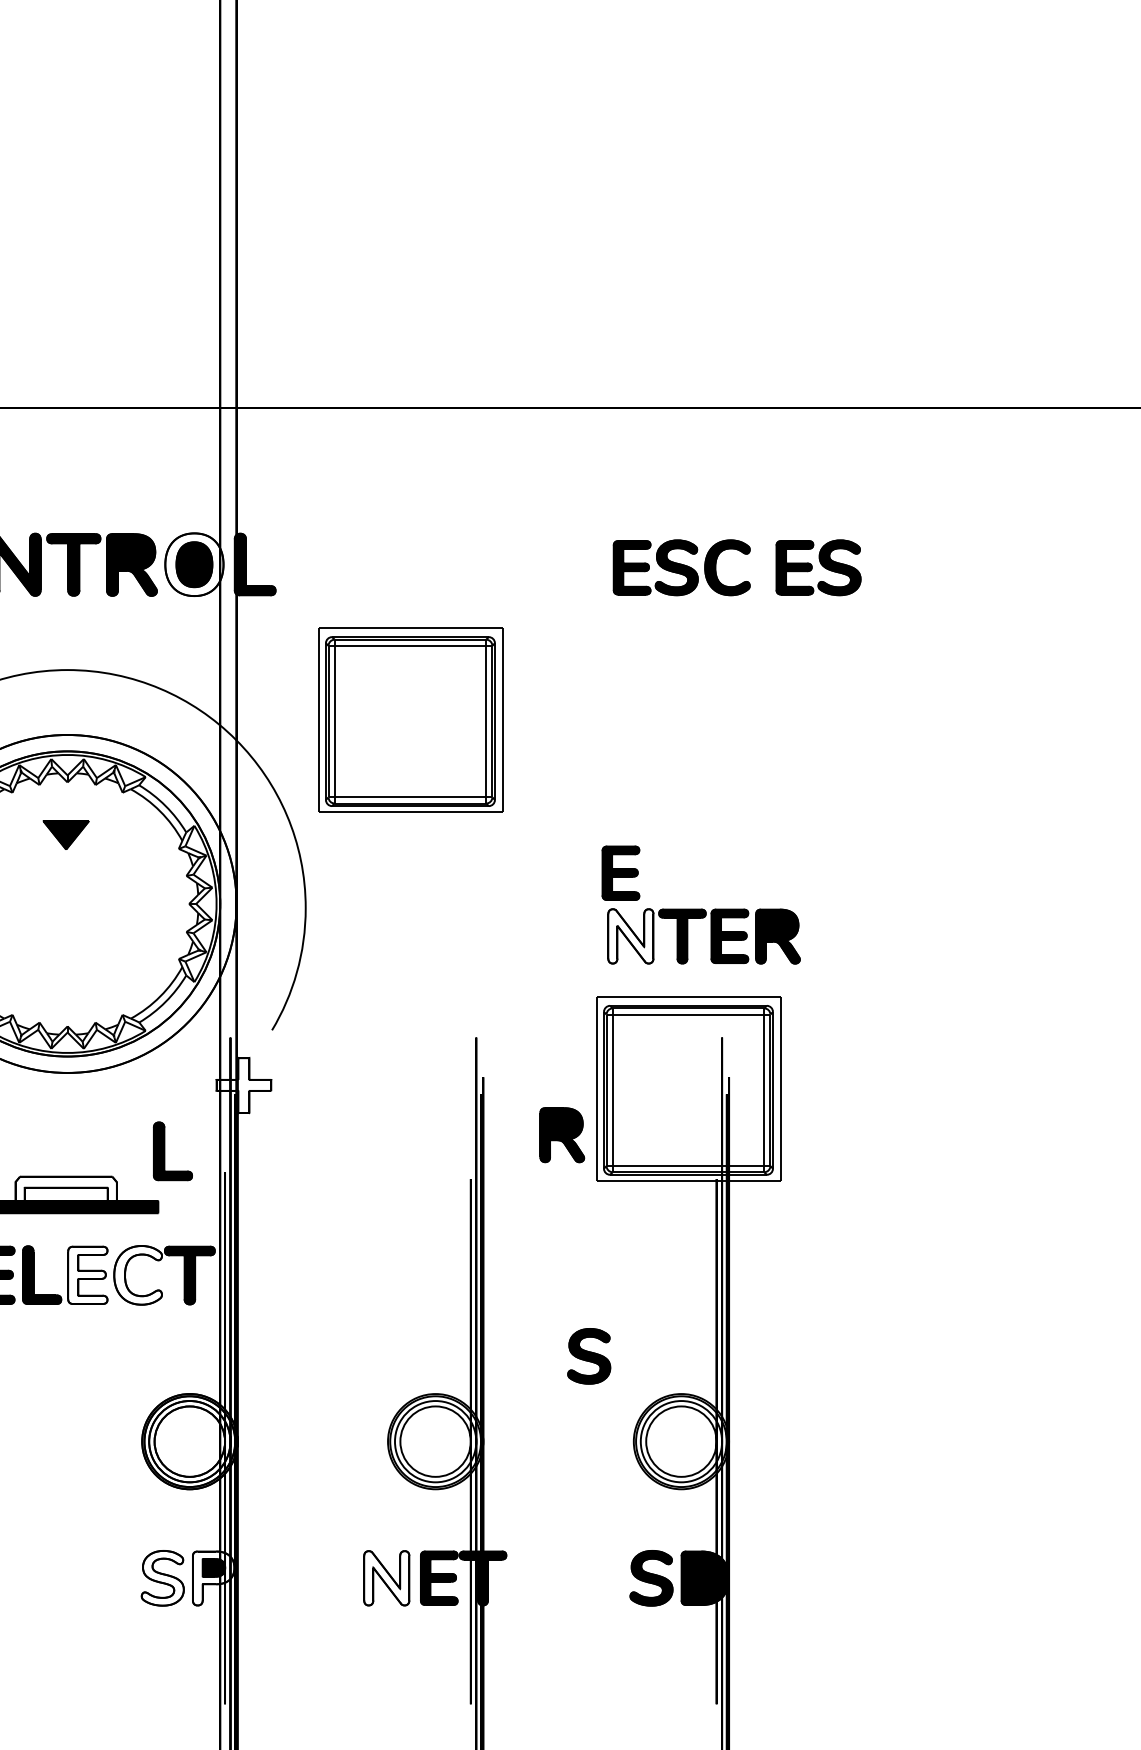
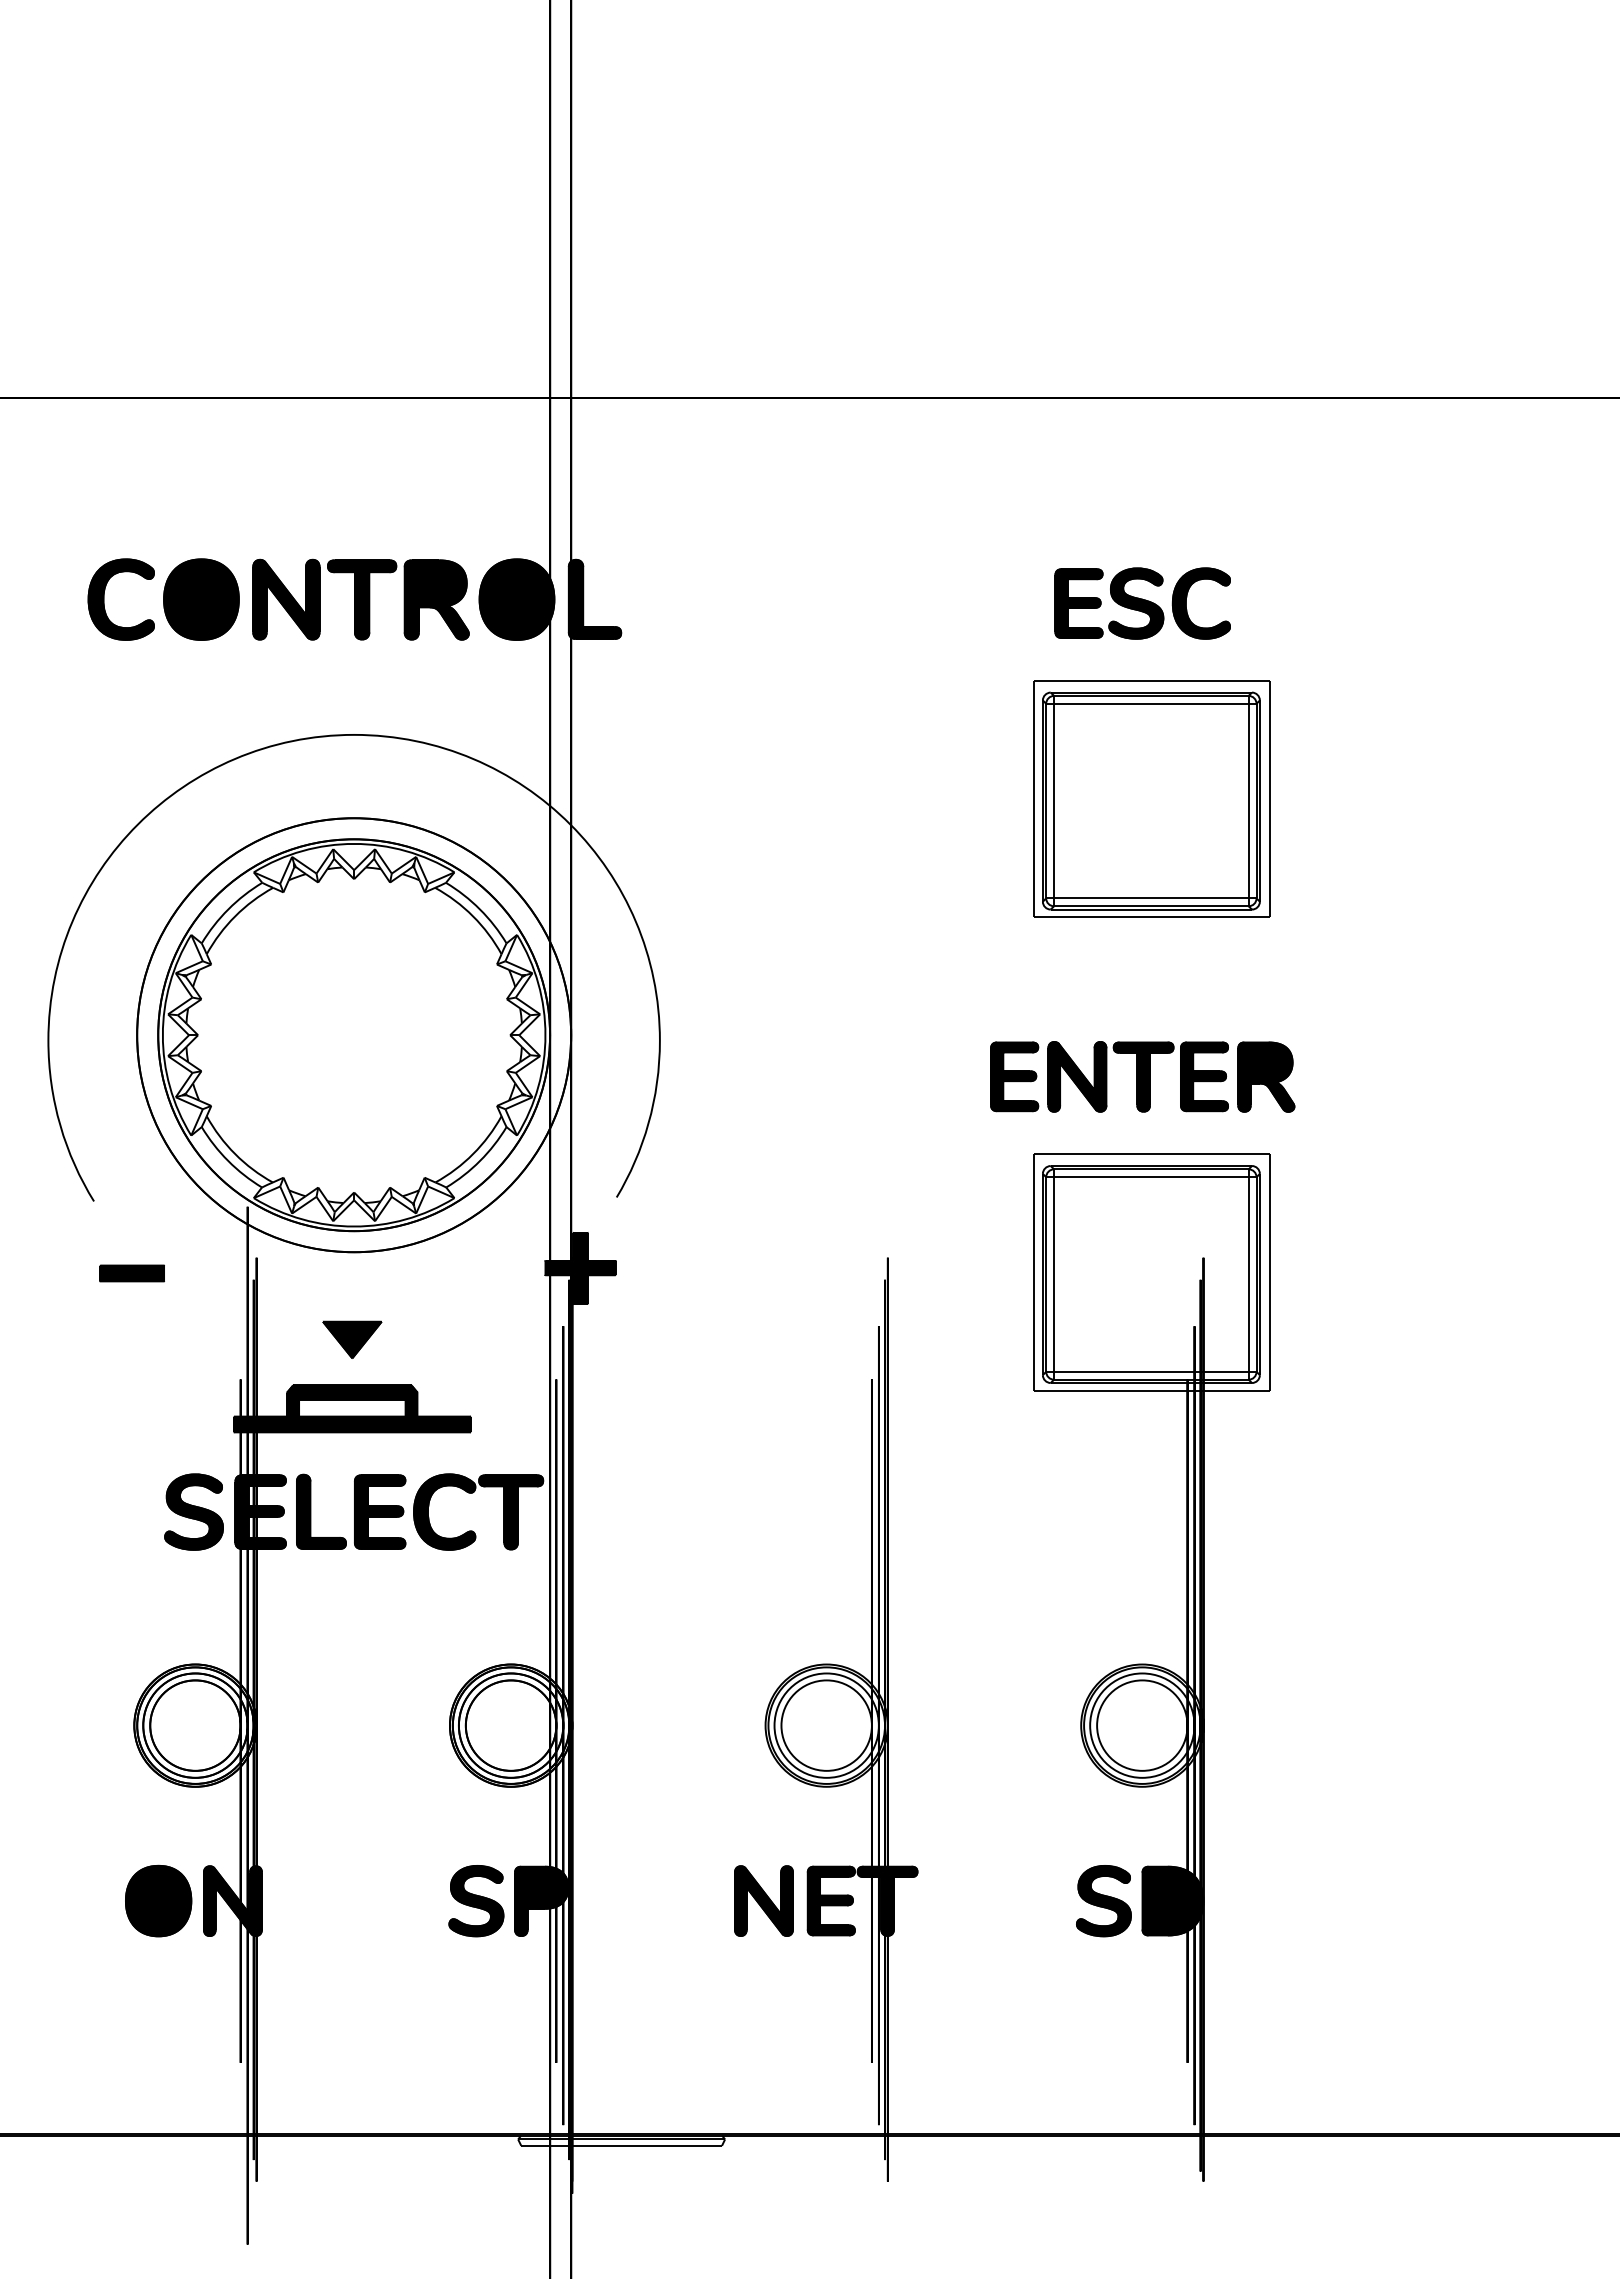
fill: (194, 564) -> (516, 599), added
part: (818, 567) -> (1318, 603), removed
part: (410, 719) -> (1151, 798), moved
part: (66, 834) -> (352, 1339), moved
part: (620, 873) -> (1014, 1076), moved
fill: (630, 936) -> (1077, 1076), added
fill: (243, 1085) -> (580, 1268), added
part: (562, 1134) -> (989, 1331), removed
part: (165, 1151) -> (479, 1352), removed
fill: (66, 1193) -> (352, 1407), added
fill: (87, 1274) -> (379, 1511), added
fill: (137, 1274) -> (444, 1511), added
part: (588, 1356) -> (1023, 1616), removed
fill: (386, 1577) -> (763, 1900), added
fill: (162, 1578) -> (476, 1901), added
fill: (213, 1578) -> (541, 1901), added

